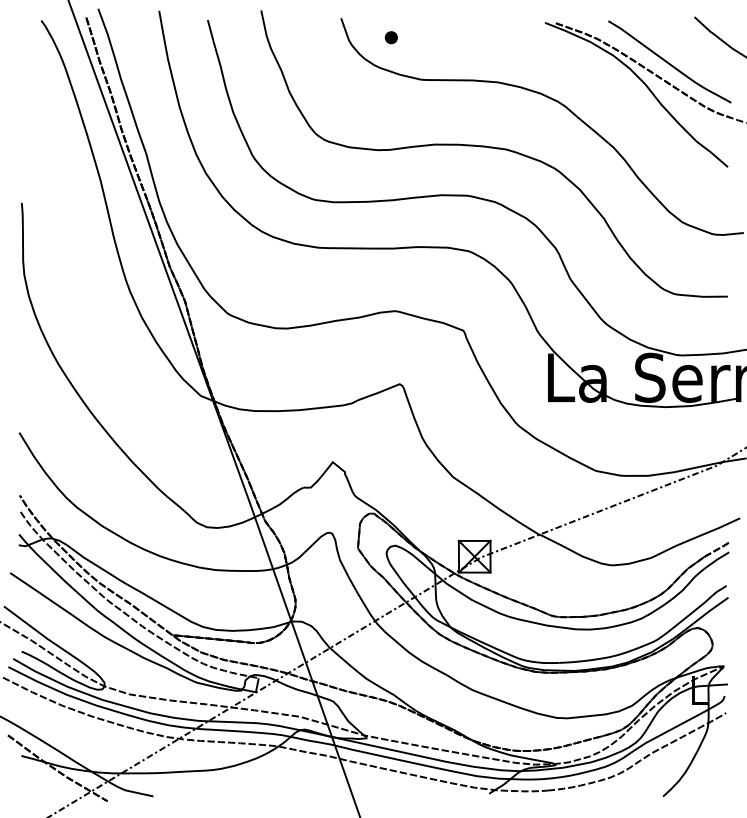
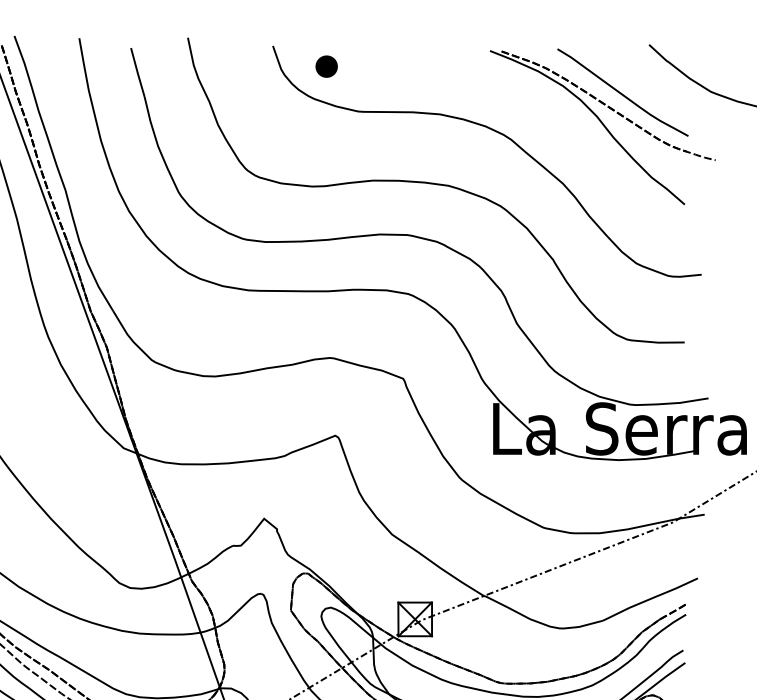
part: (390, 37) -> (325, 66), size x1.6

